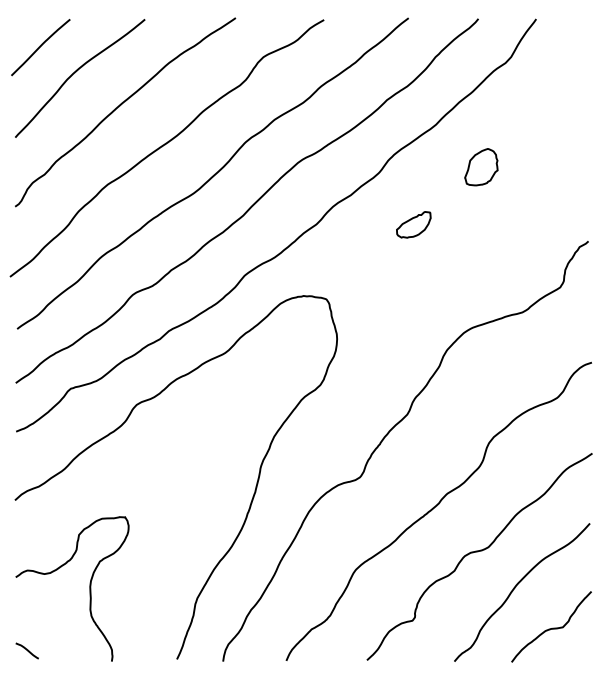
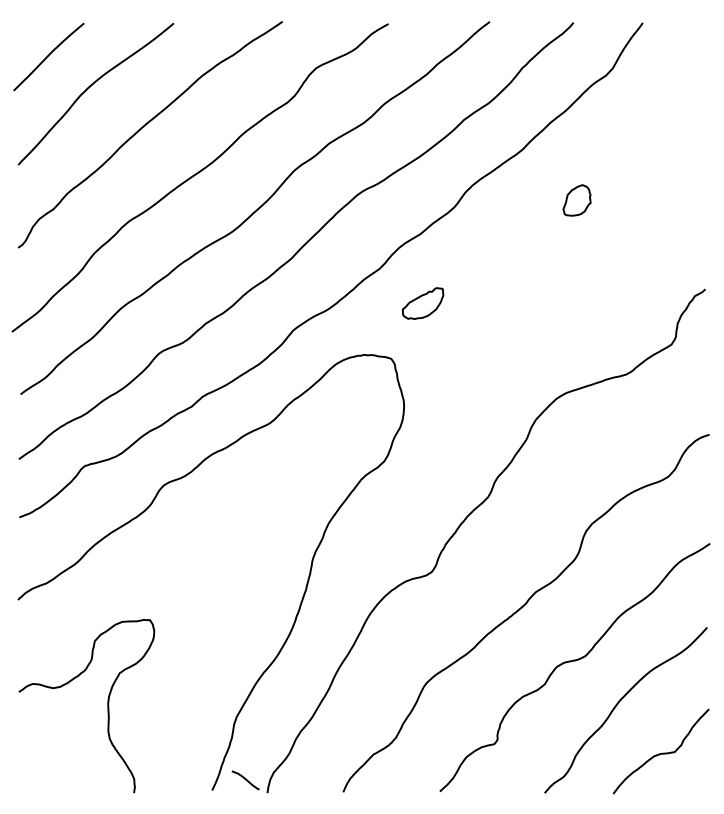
part: (480, 167) -> (576, 200), size x0.7
part: (413, 224) -> (422, 303), moved
curve: (27, 651) -> (245, 780), moved

